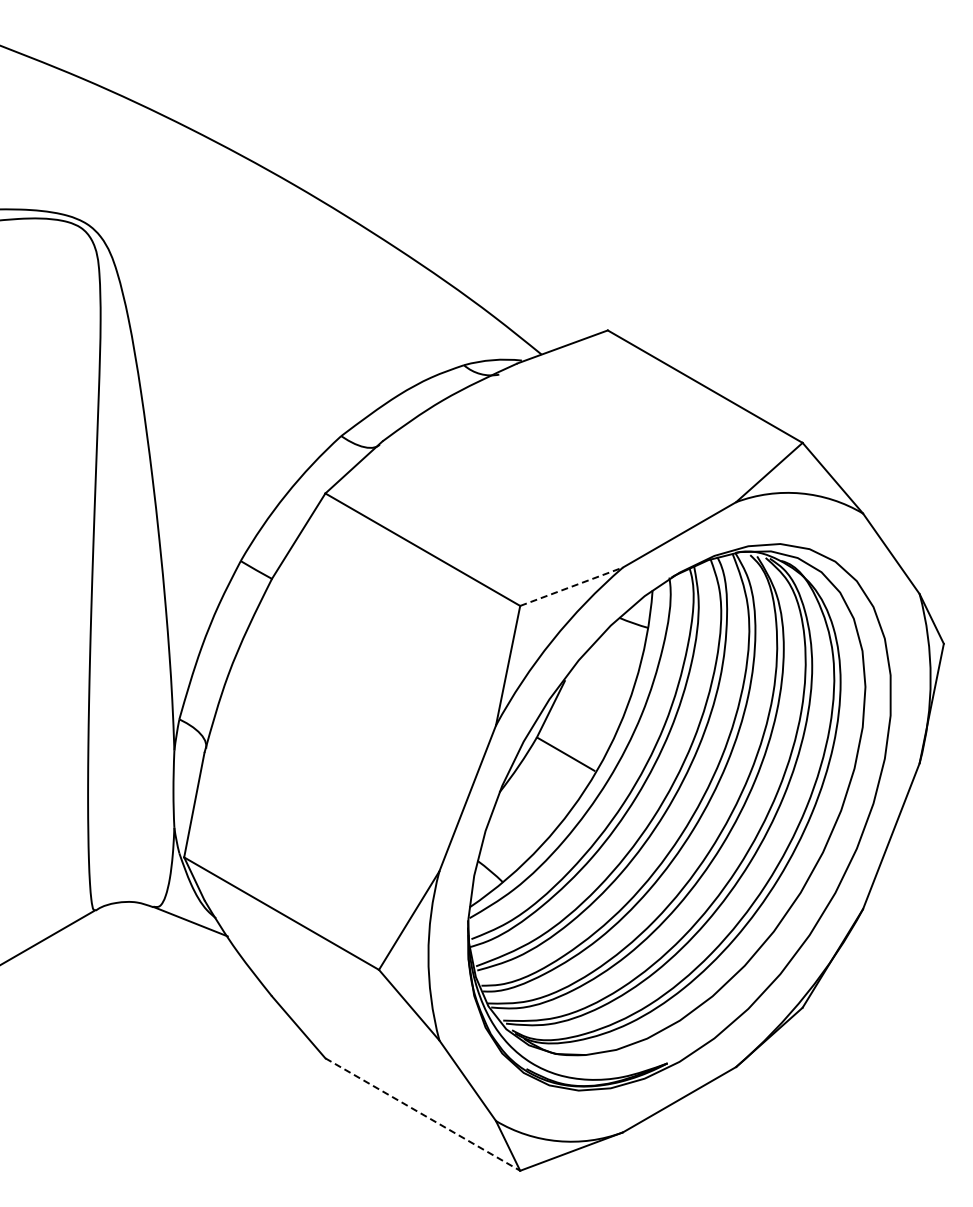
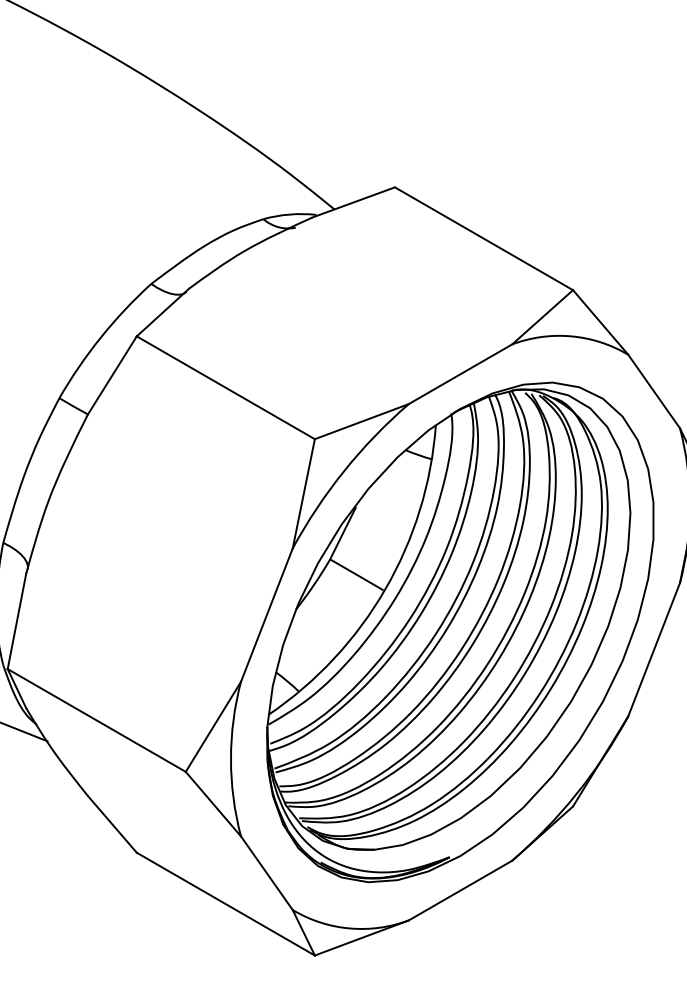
line: (571, 586) -> (361, 421), dashed -> solid
line: (423, 1114) -> (226, 904), dashed -> solid

